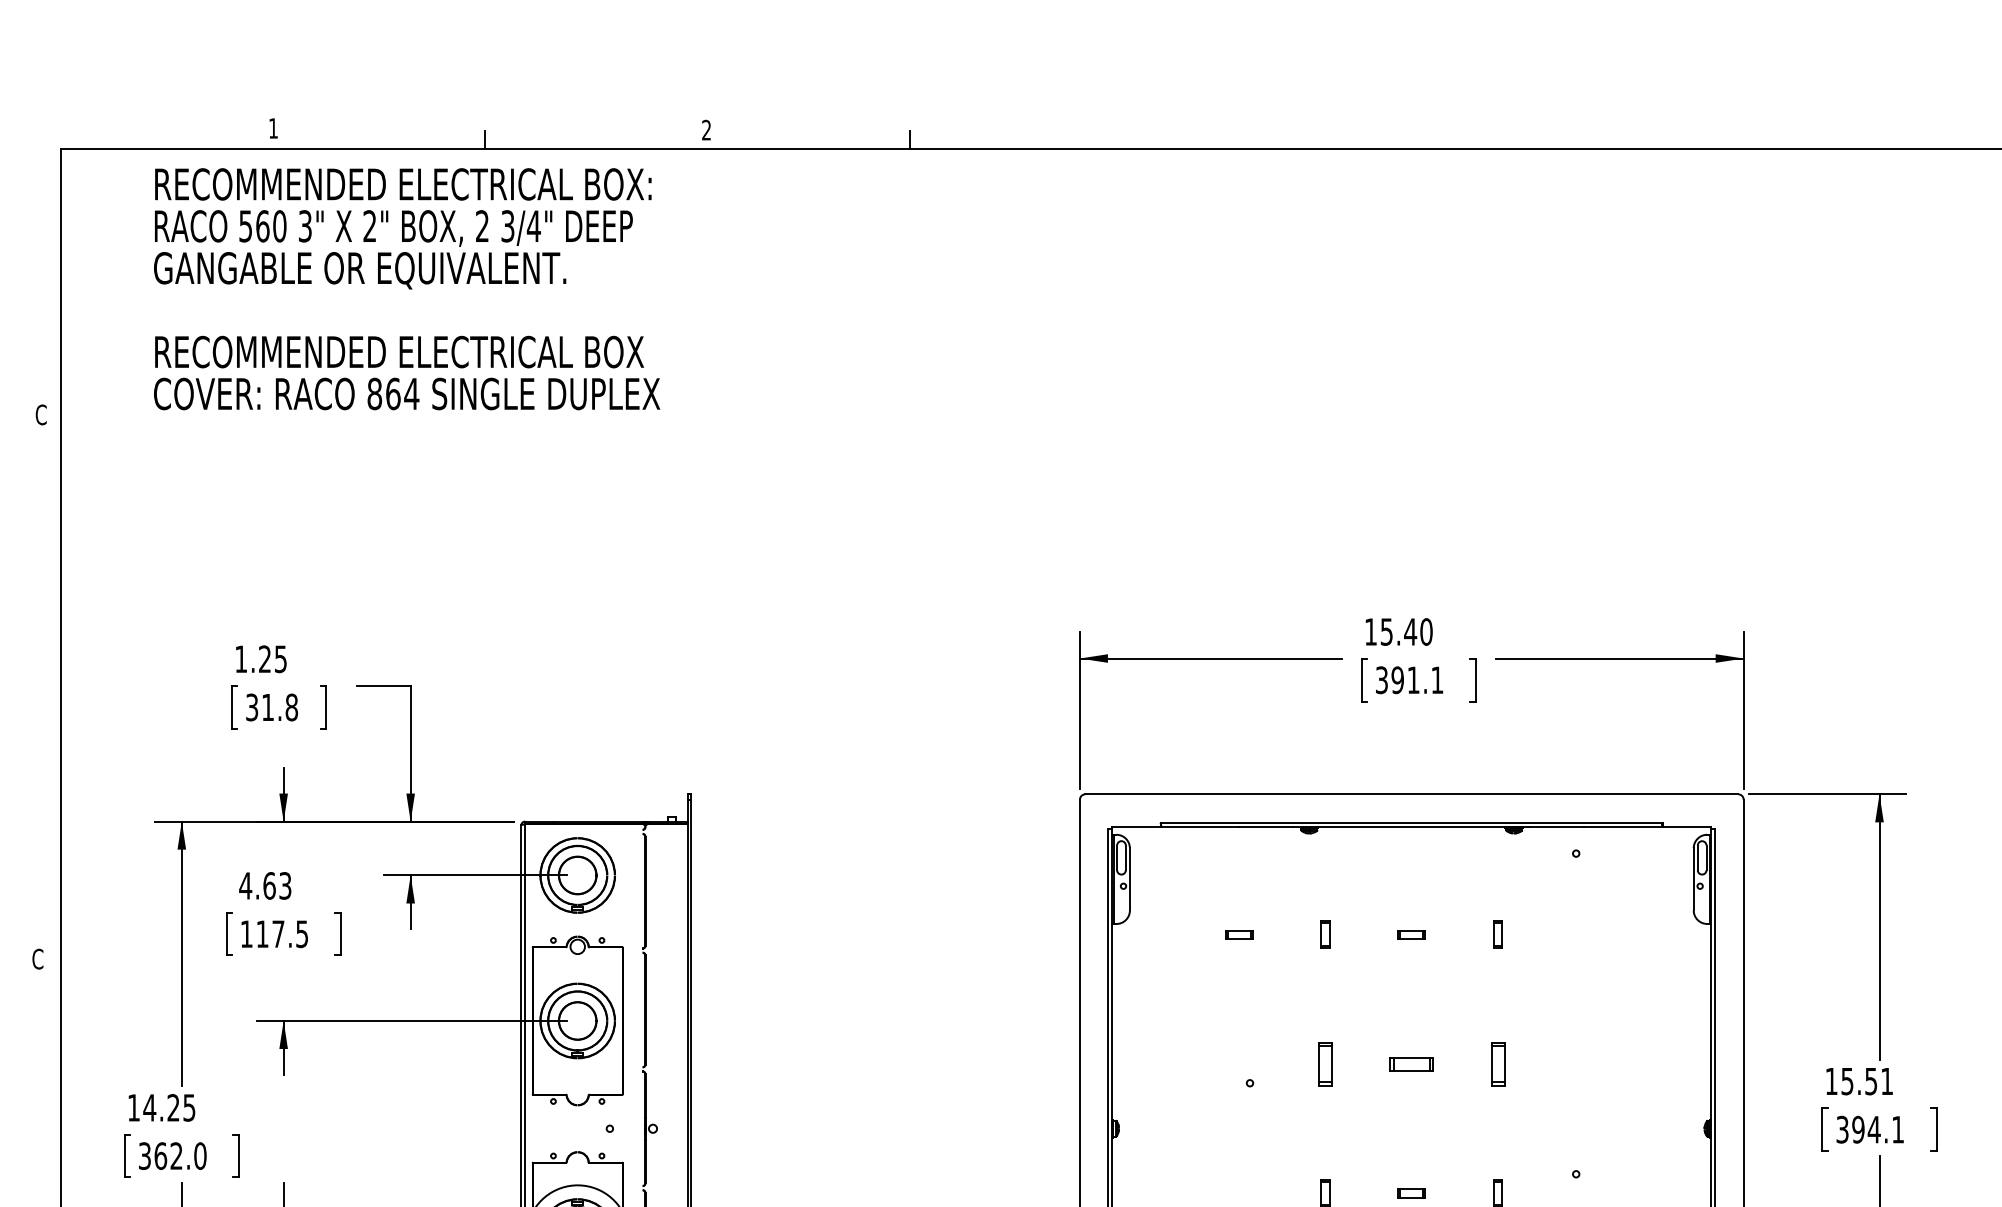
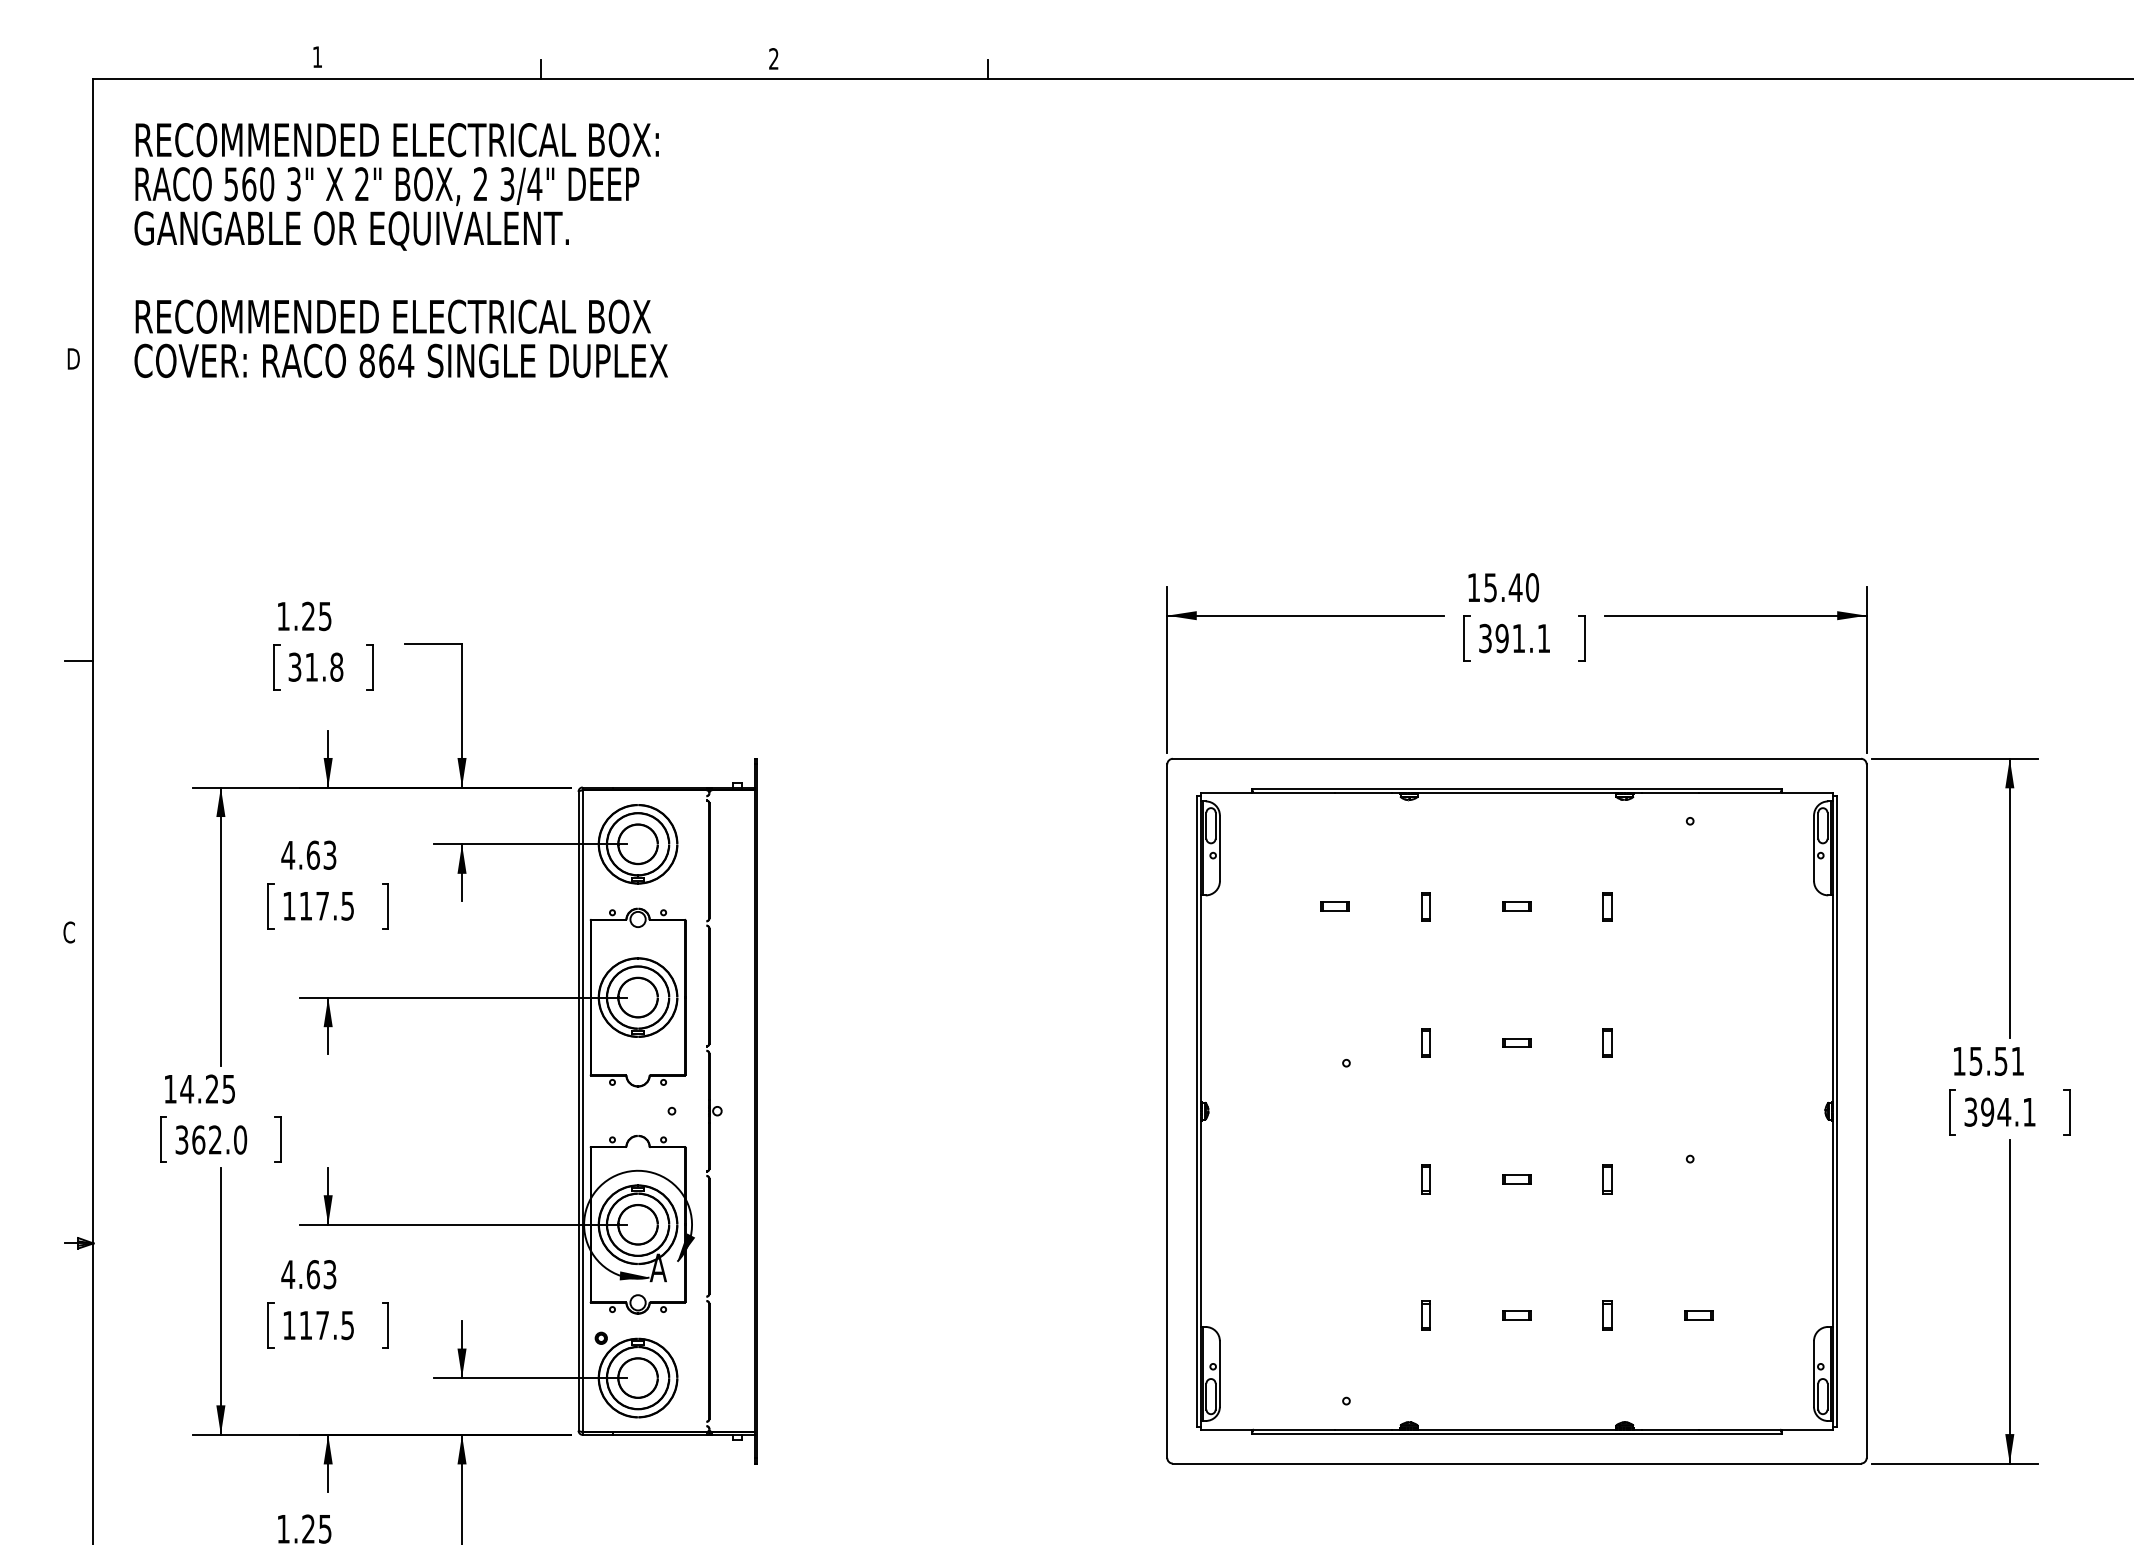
text: (406, 289) -> (400, 250), moved
text: (41, 414) -> (73, 358), C -> D
line: (47, 702) -> (79, 661), added
part: (1324, 1063) -> (1425, 1042), size x0.62
part: (1411, 1063) -> (1516, 1042), size x0.62
part: (1497, 1063) -> (1607, 1042), size x0.62

